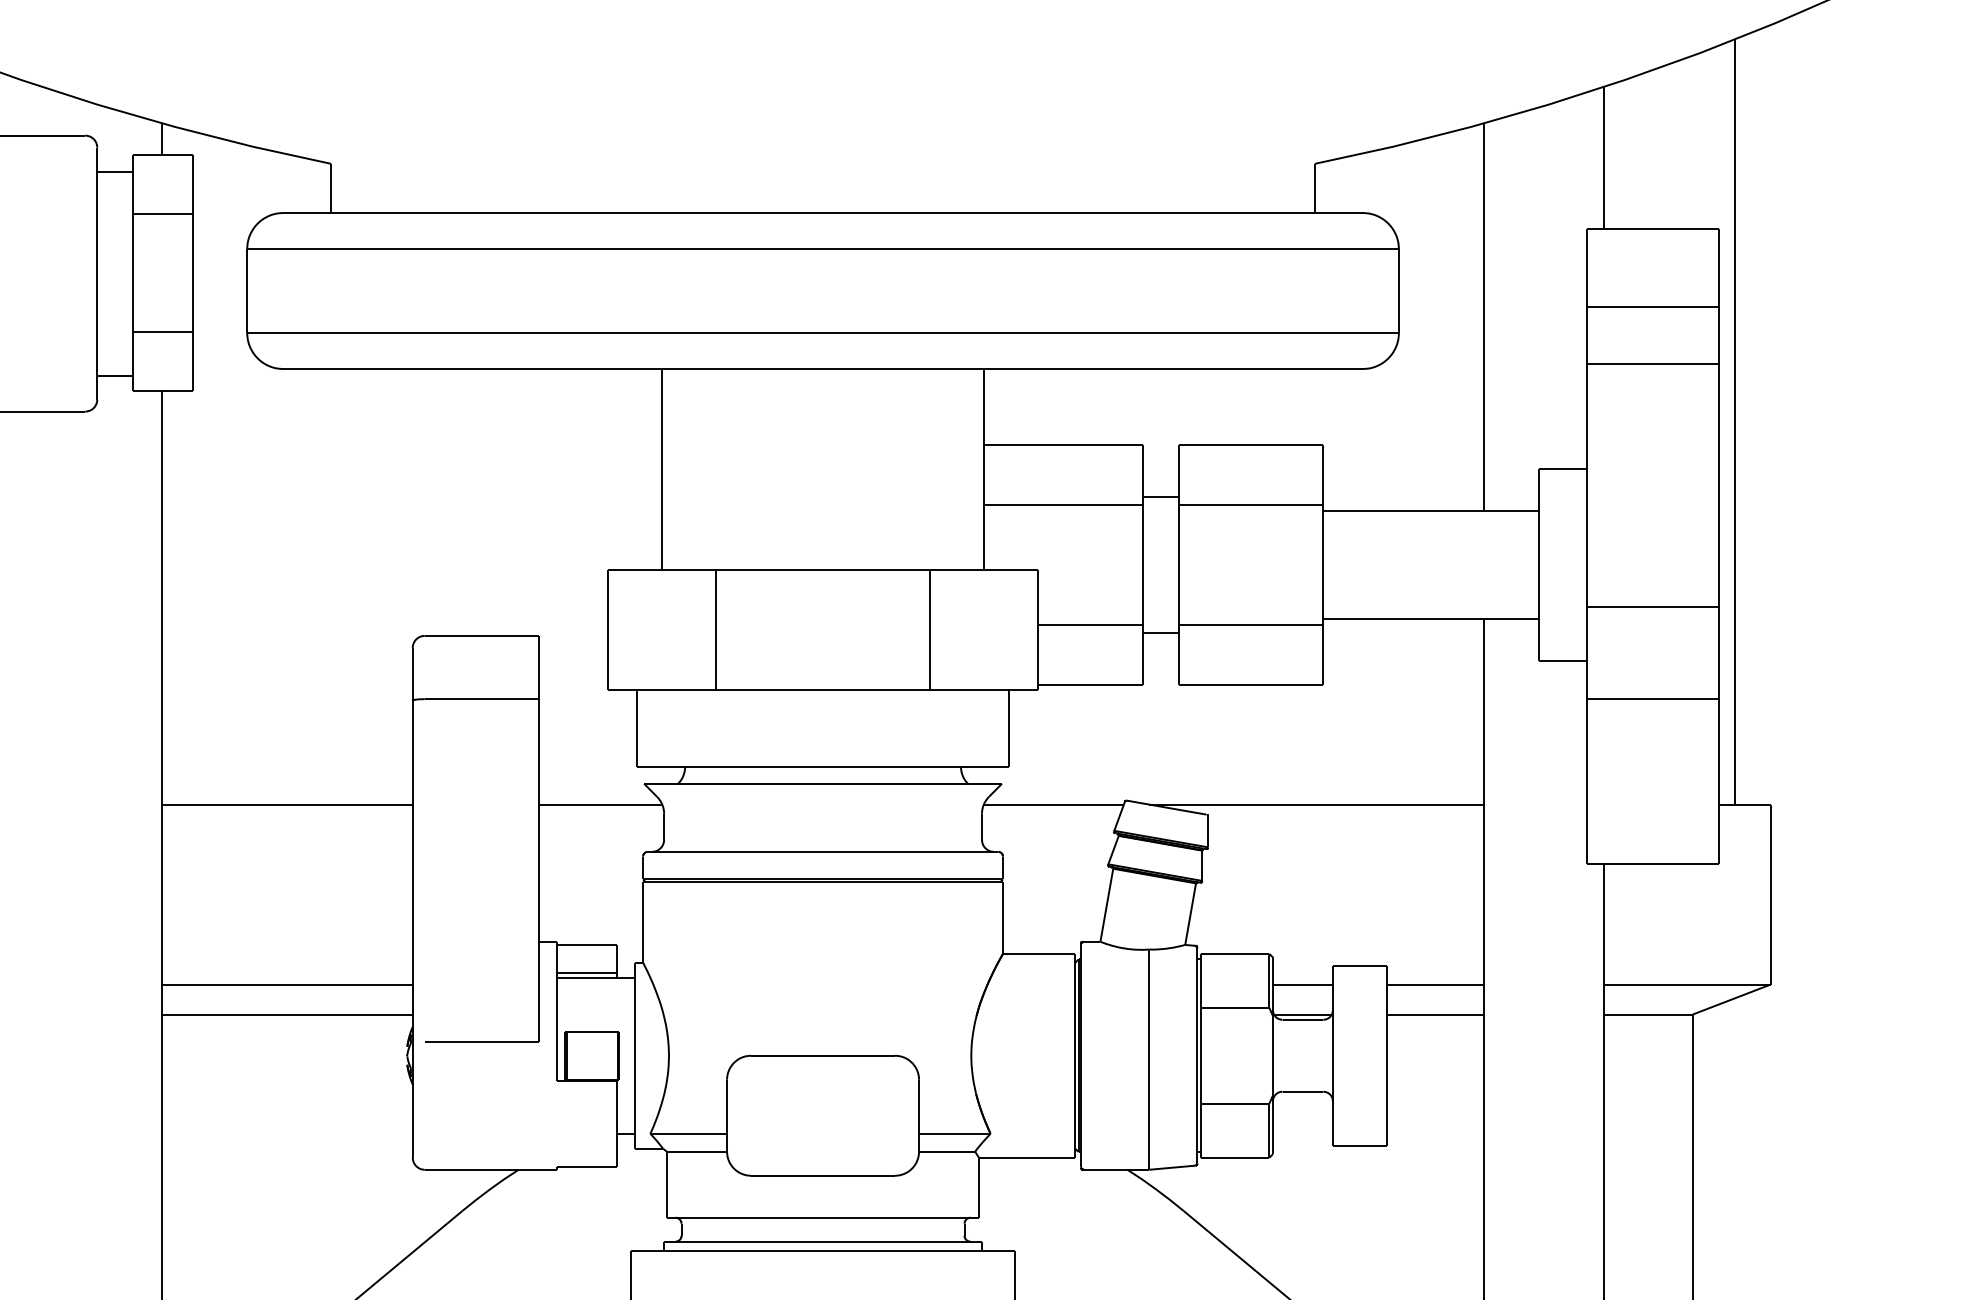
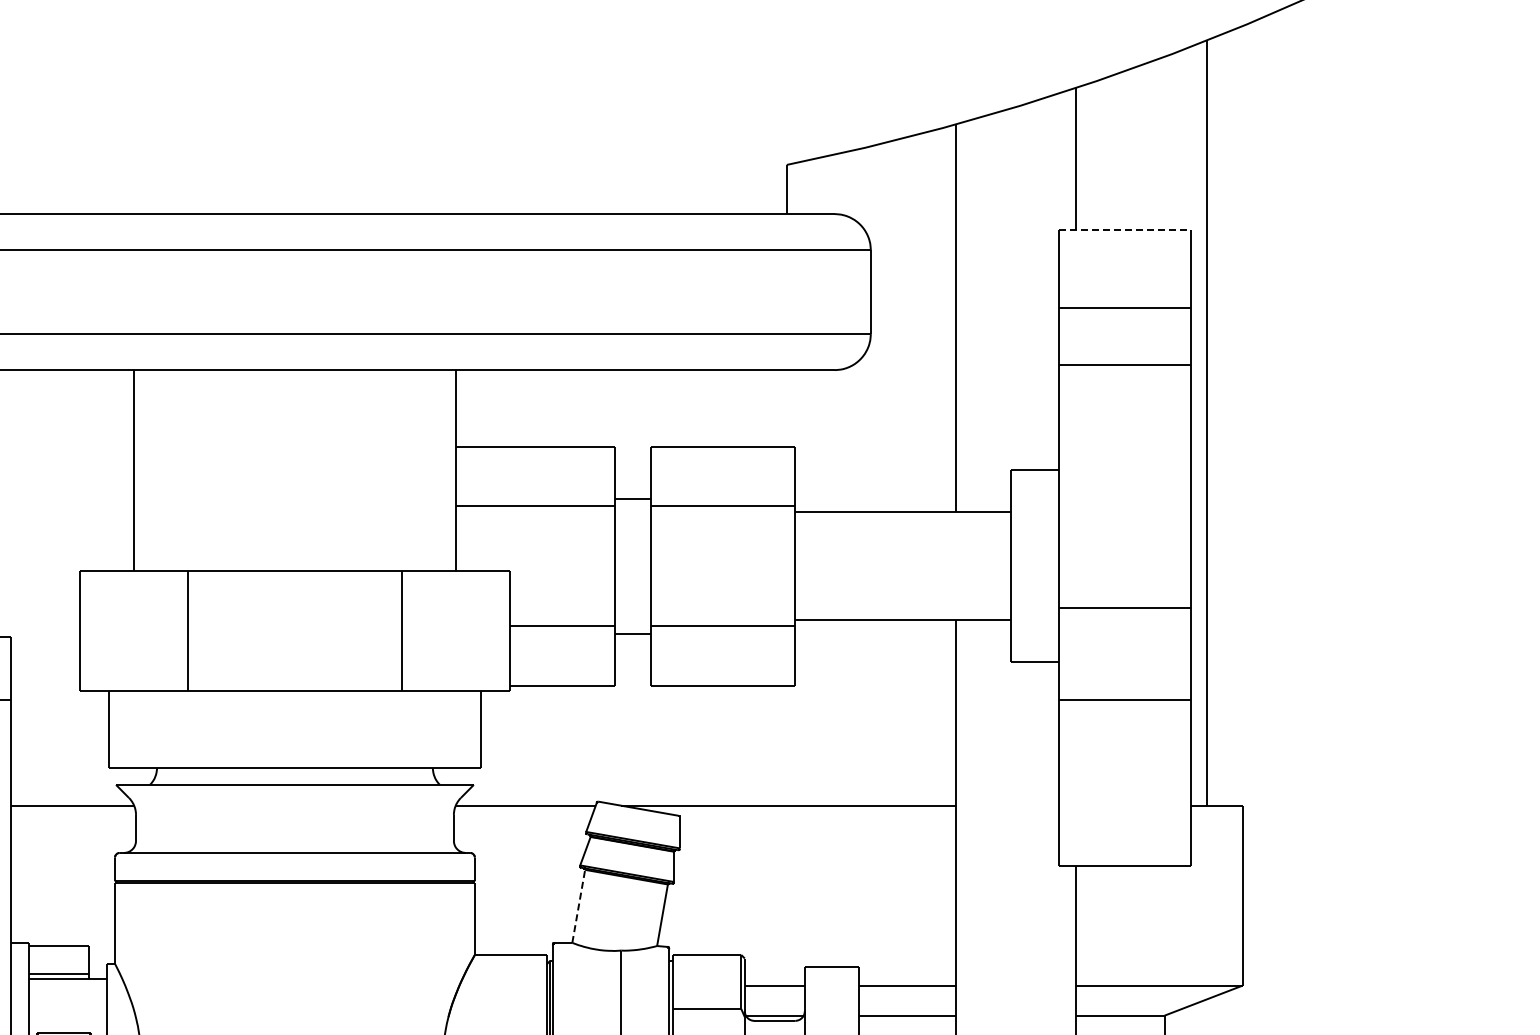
line: (1652, 229) -> (1124, 230), solid -> dashed
line: (1106, 904) -> (578, 905), solid -> dashed

